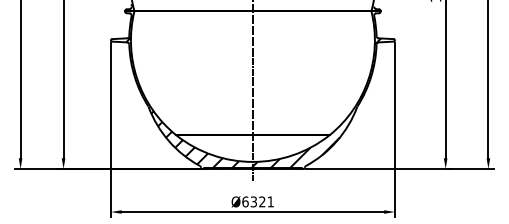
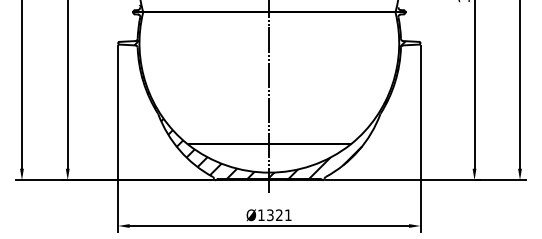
text: (245, 202) -> (261, 215), Ø6321 -> Ø1321

